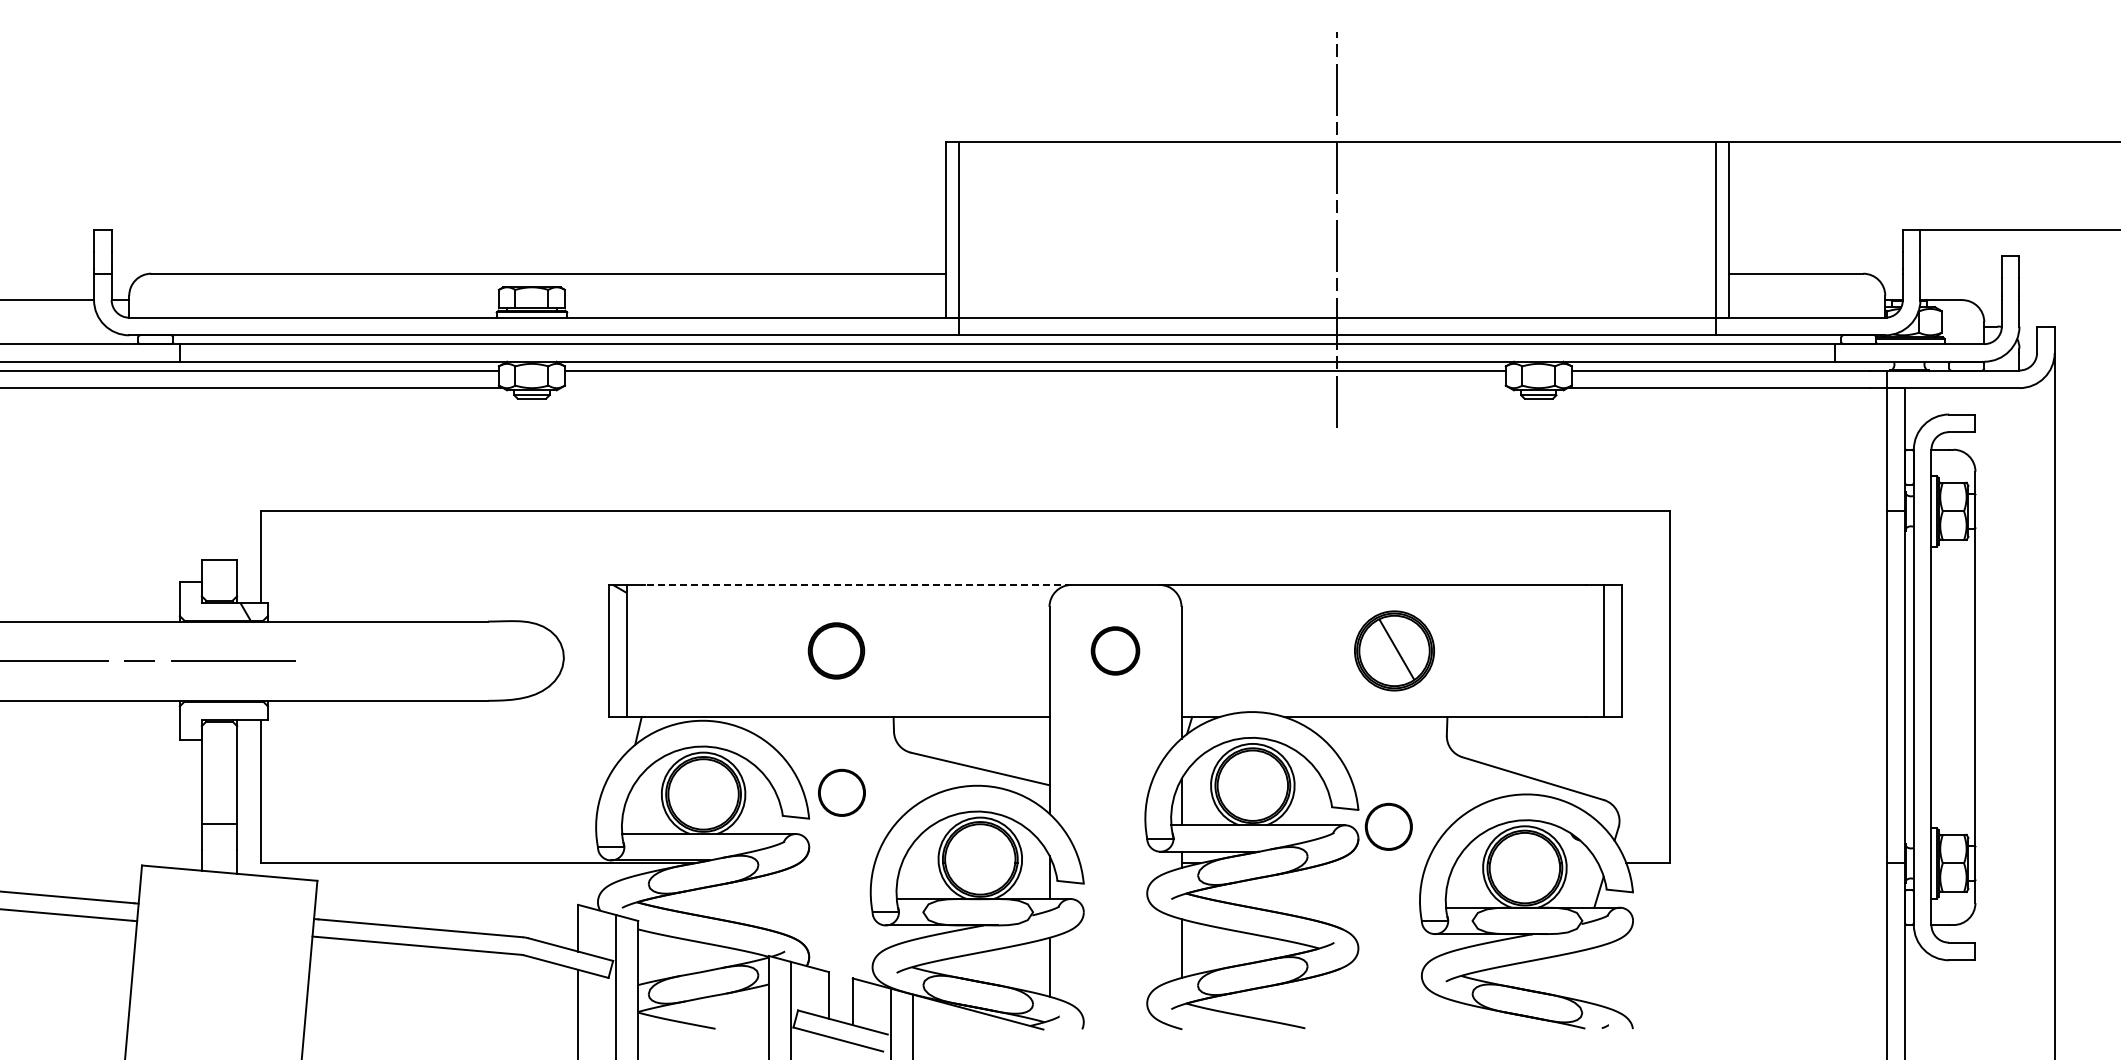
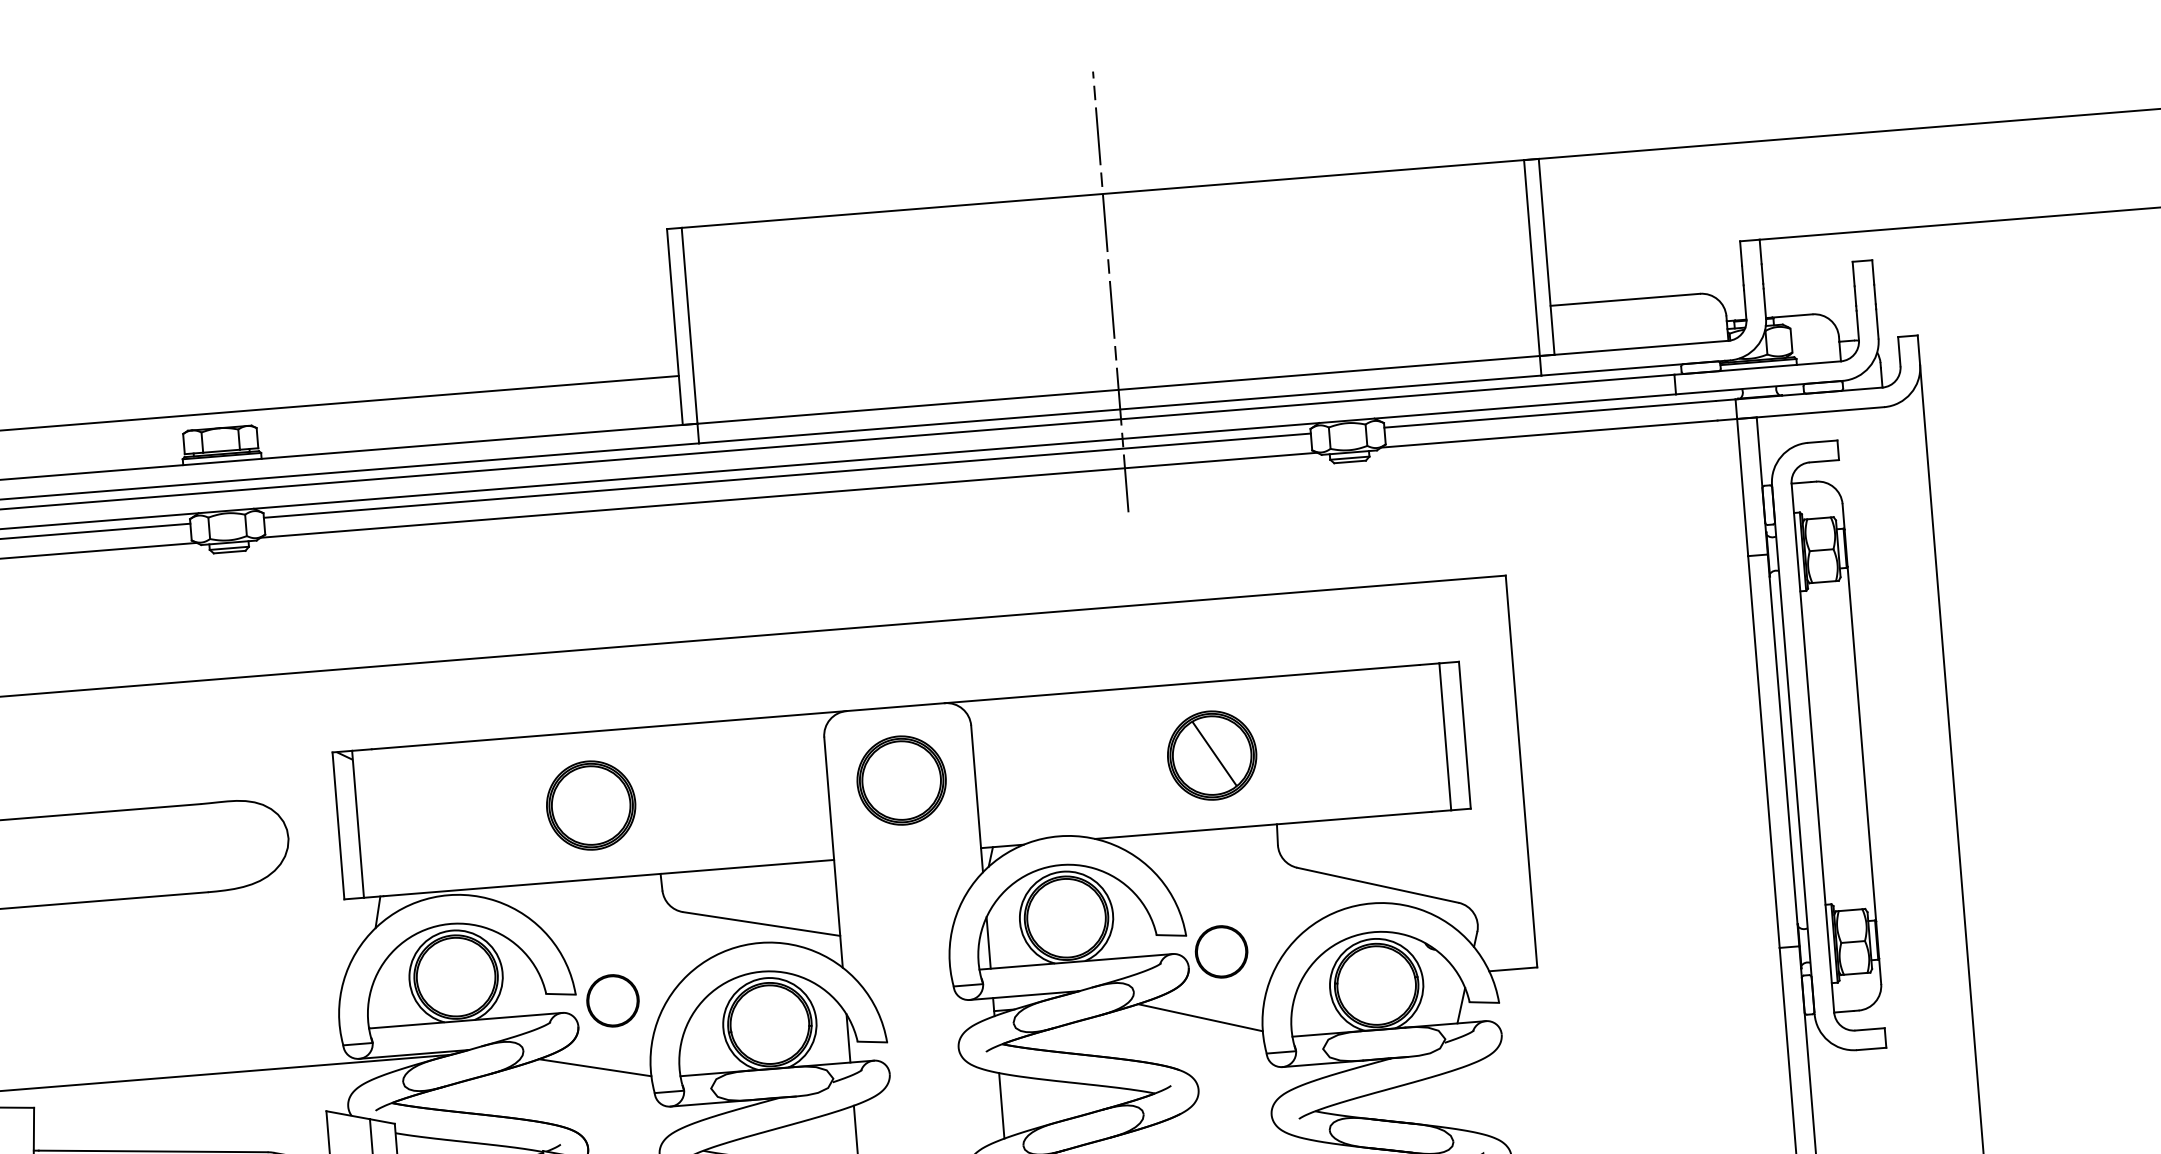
line: (1035, 388) -> (789, 495), added
line: (857, 584) -> (608, 729), dashed -> solid
part: (836, 650) -> (591, 805), size x1.43
part: (1115, 650) -> (901, 780), size x1.67
part: (841, 792) -> (612, 1000), moved
line: (1364, 883) -> (1199, 1017), added
line: (820, 884) -> (594, 1066), added

